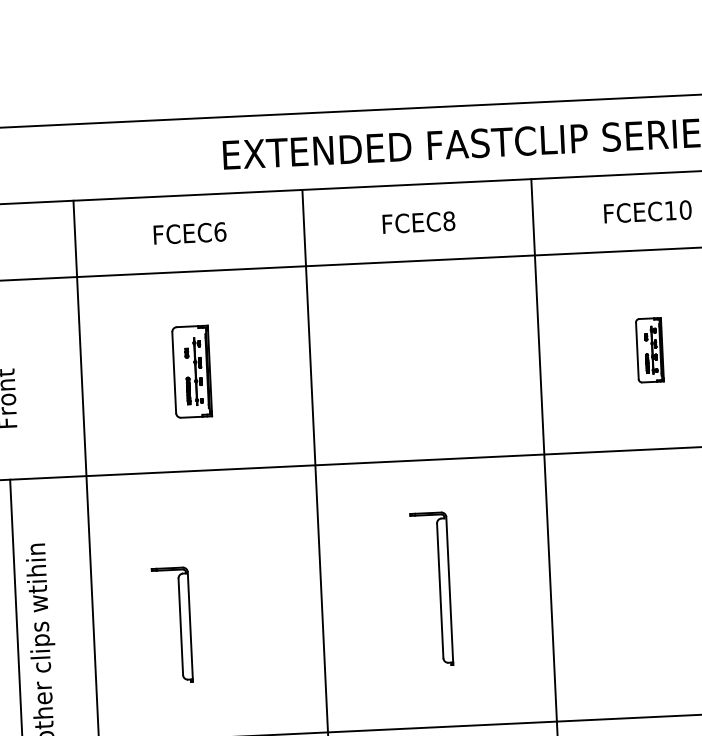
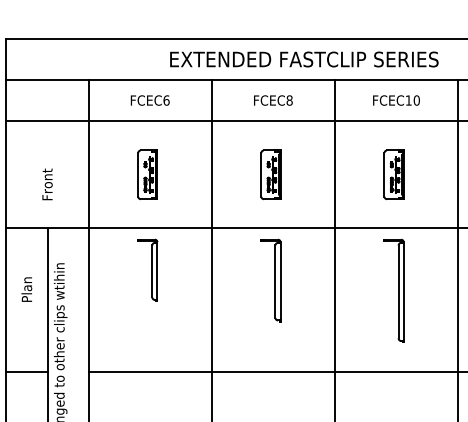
part: (648, 349) -> (393, 174), size x1.43
part: (420, 360) -> (270, 174), added
part: (658, 565) -> (393, 290), added
part: (430, 589) -> (270, 280), moved
part: (171, 623) -> (147, 269), moved

